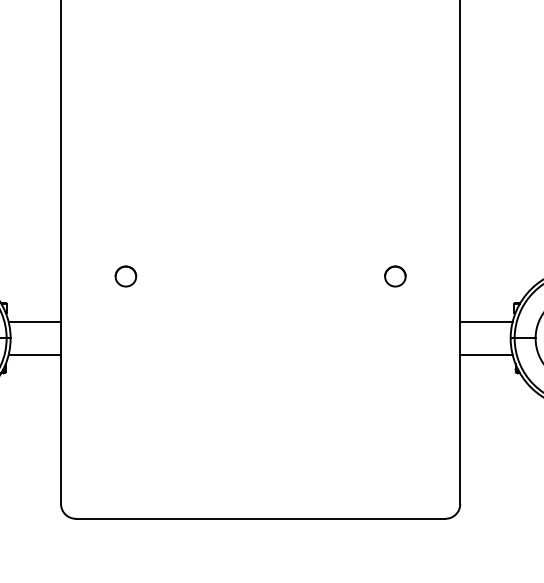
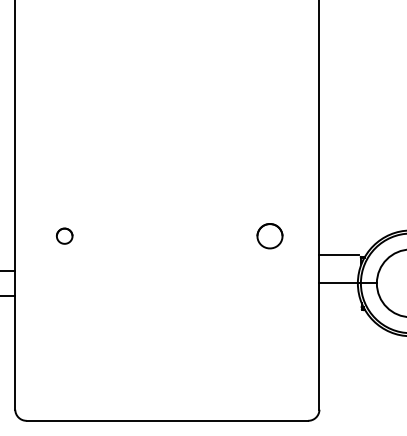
part: (395, 276) -> (270, 236), size x1.6
line: (486, 321) -> (339, 254), moved
line: (486, 355) -> (339, 283), moved

